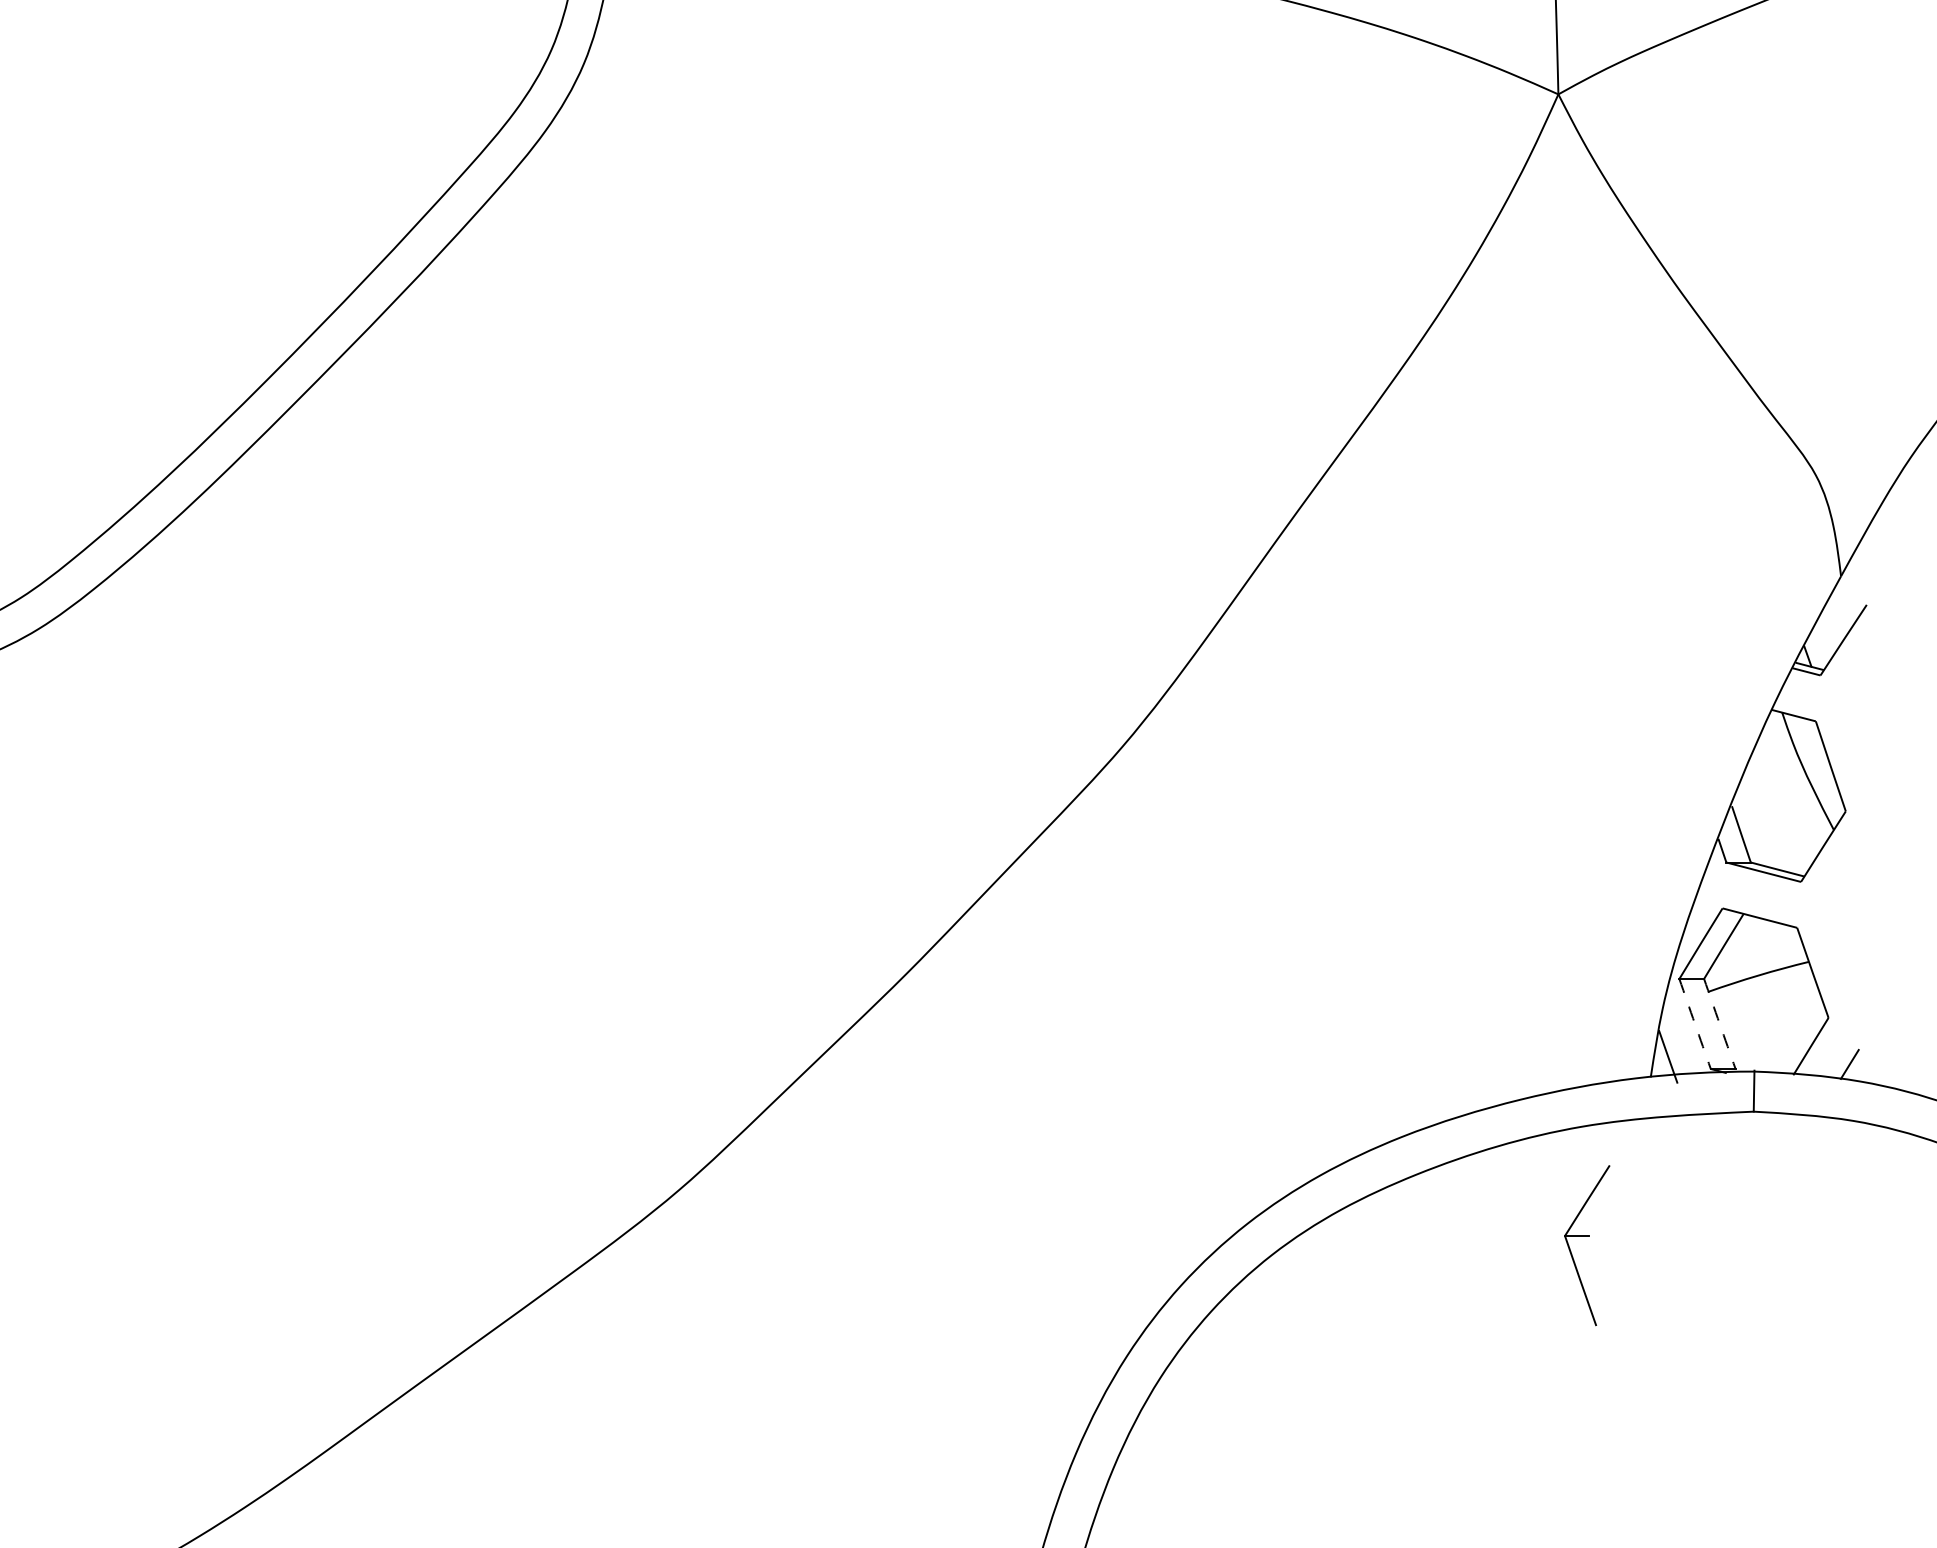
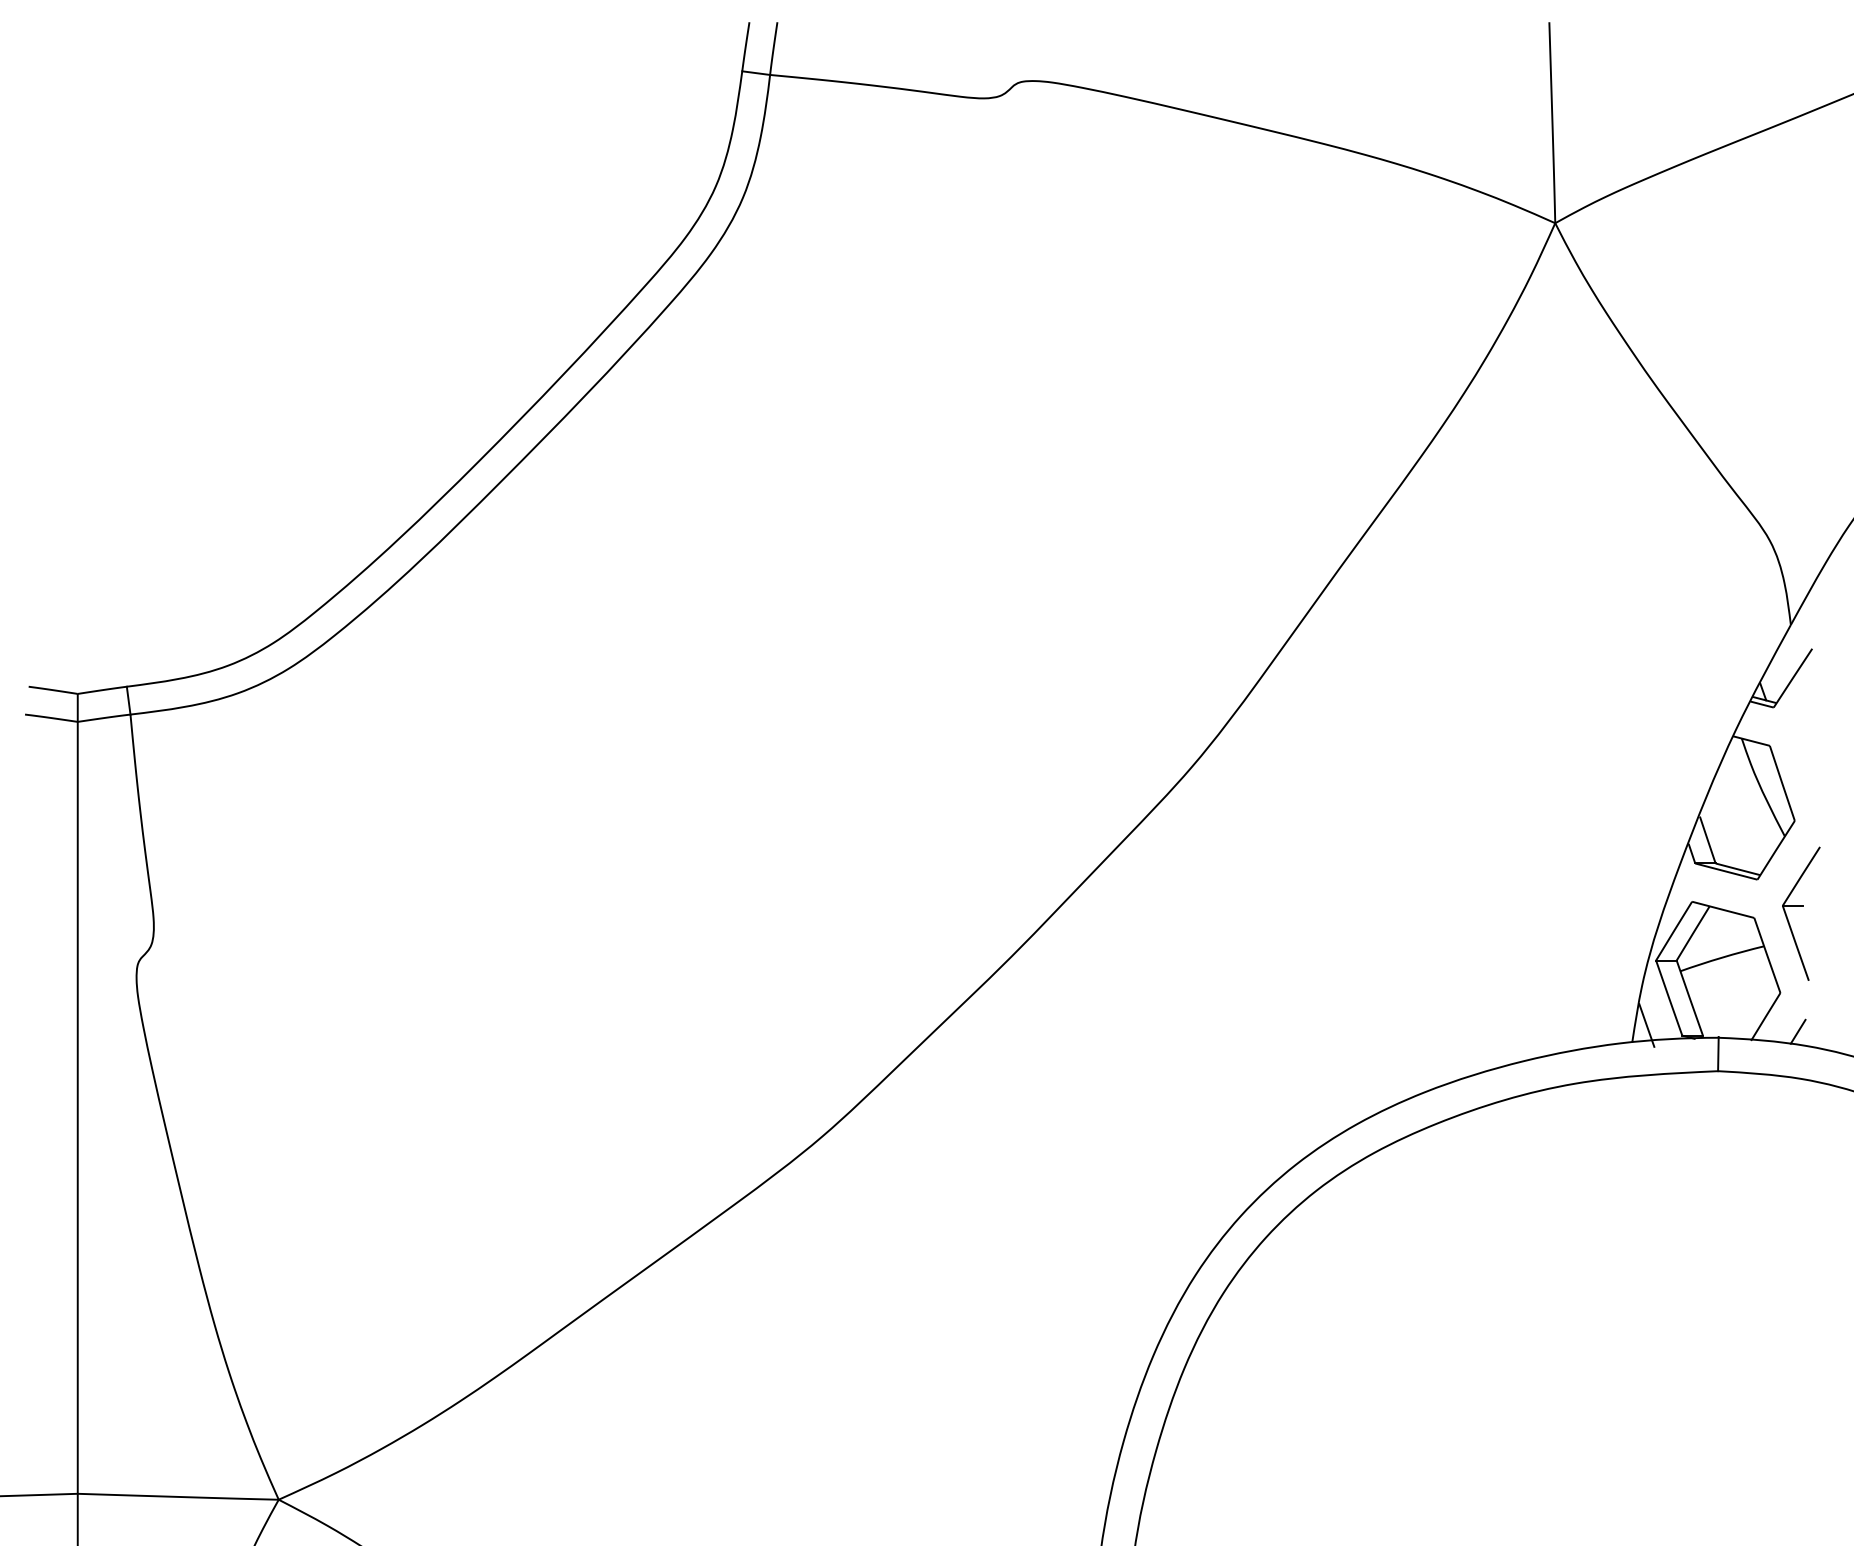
arc: (1695, 1024) -> (1669, 998), dashed -> solid
arc: (1719, 1024) -> (1689, 998), dashed -> solid
part: (1587, 1236) -> (1801, 906), moved

